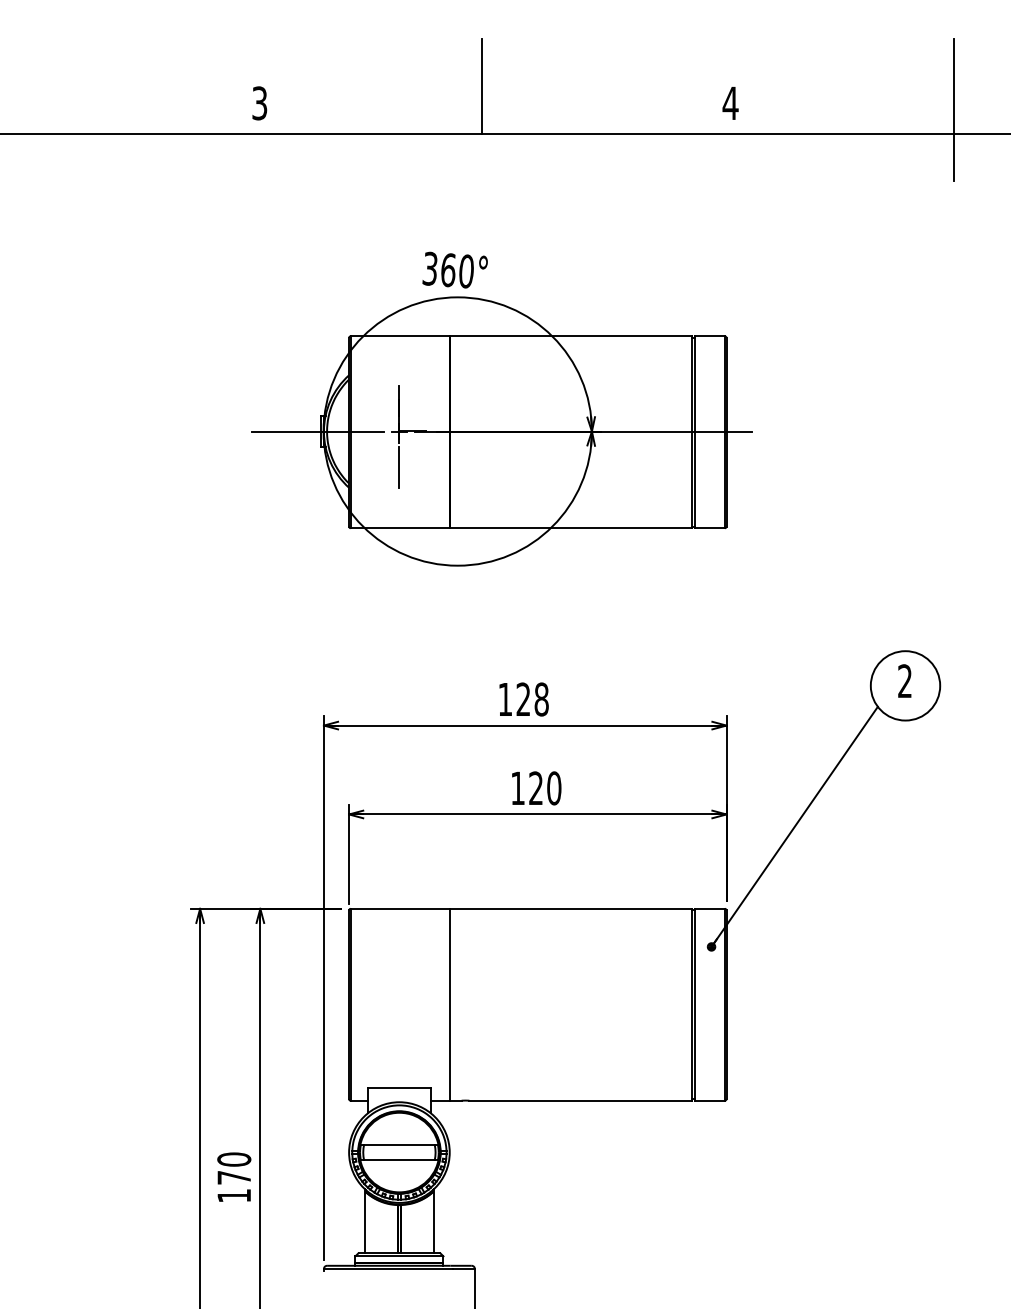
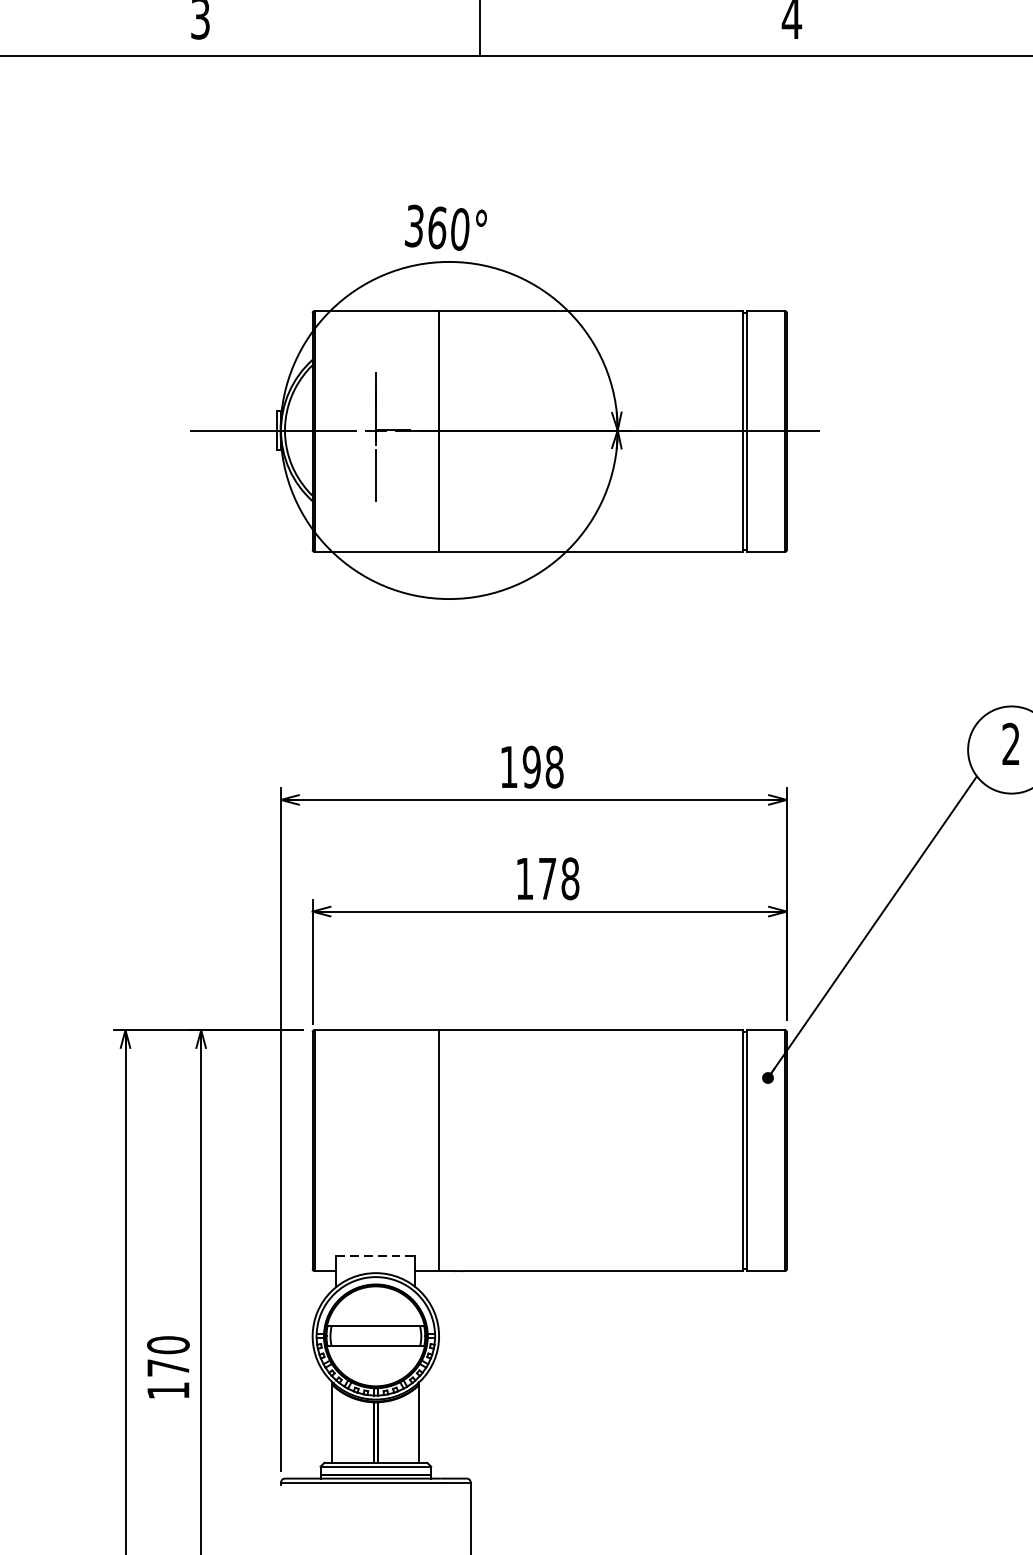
text: (523, 699) -> (531, 767), 128 -> 198
text: (545, 788) -> (559, 878), 120 -> 178
line: (399, 1088) -> (375, 1255), solid -> dashed

